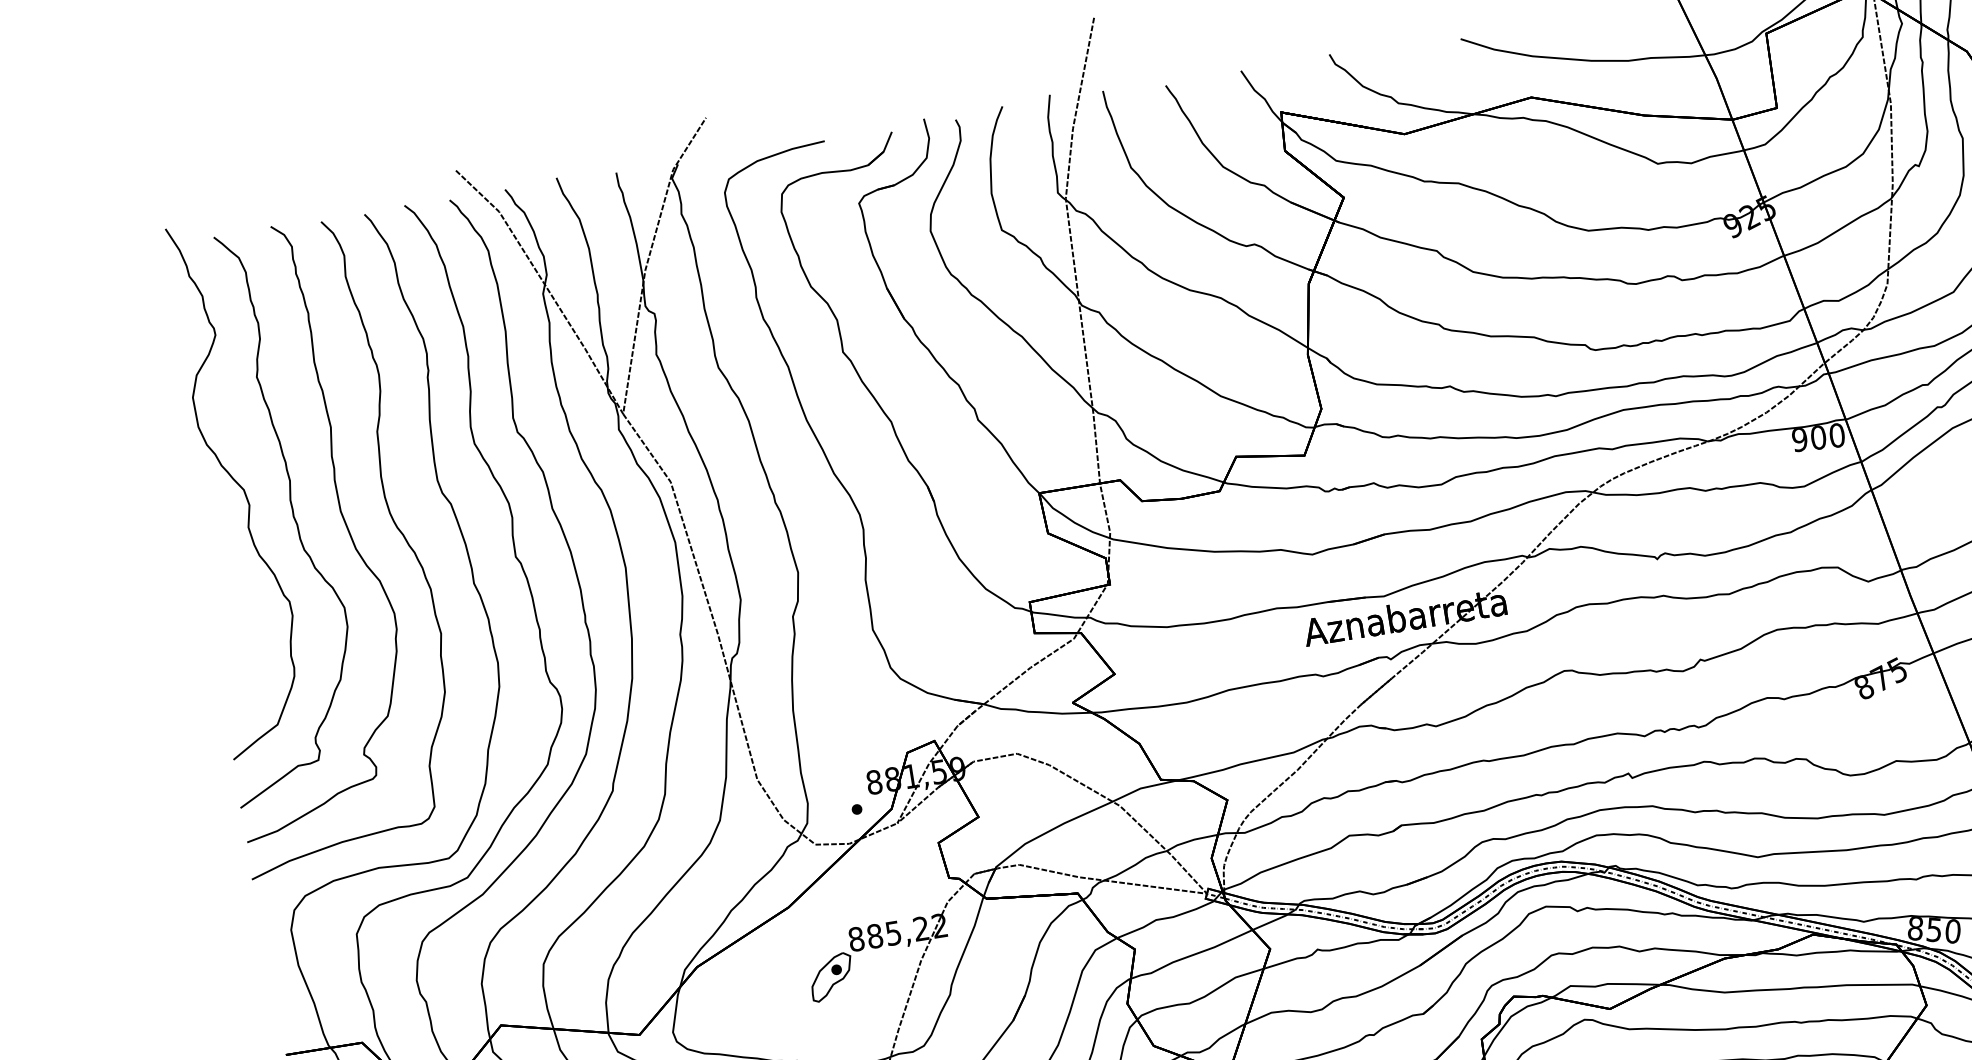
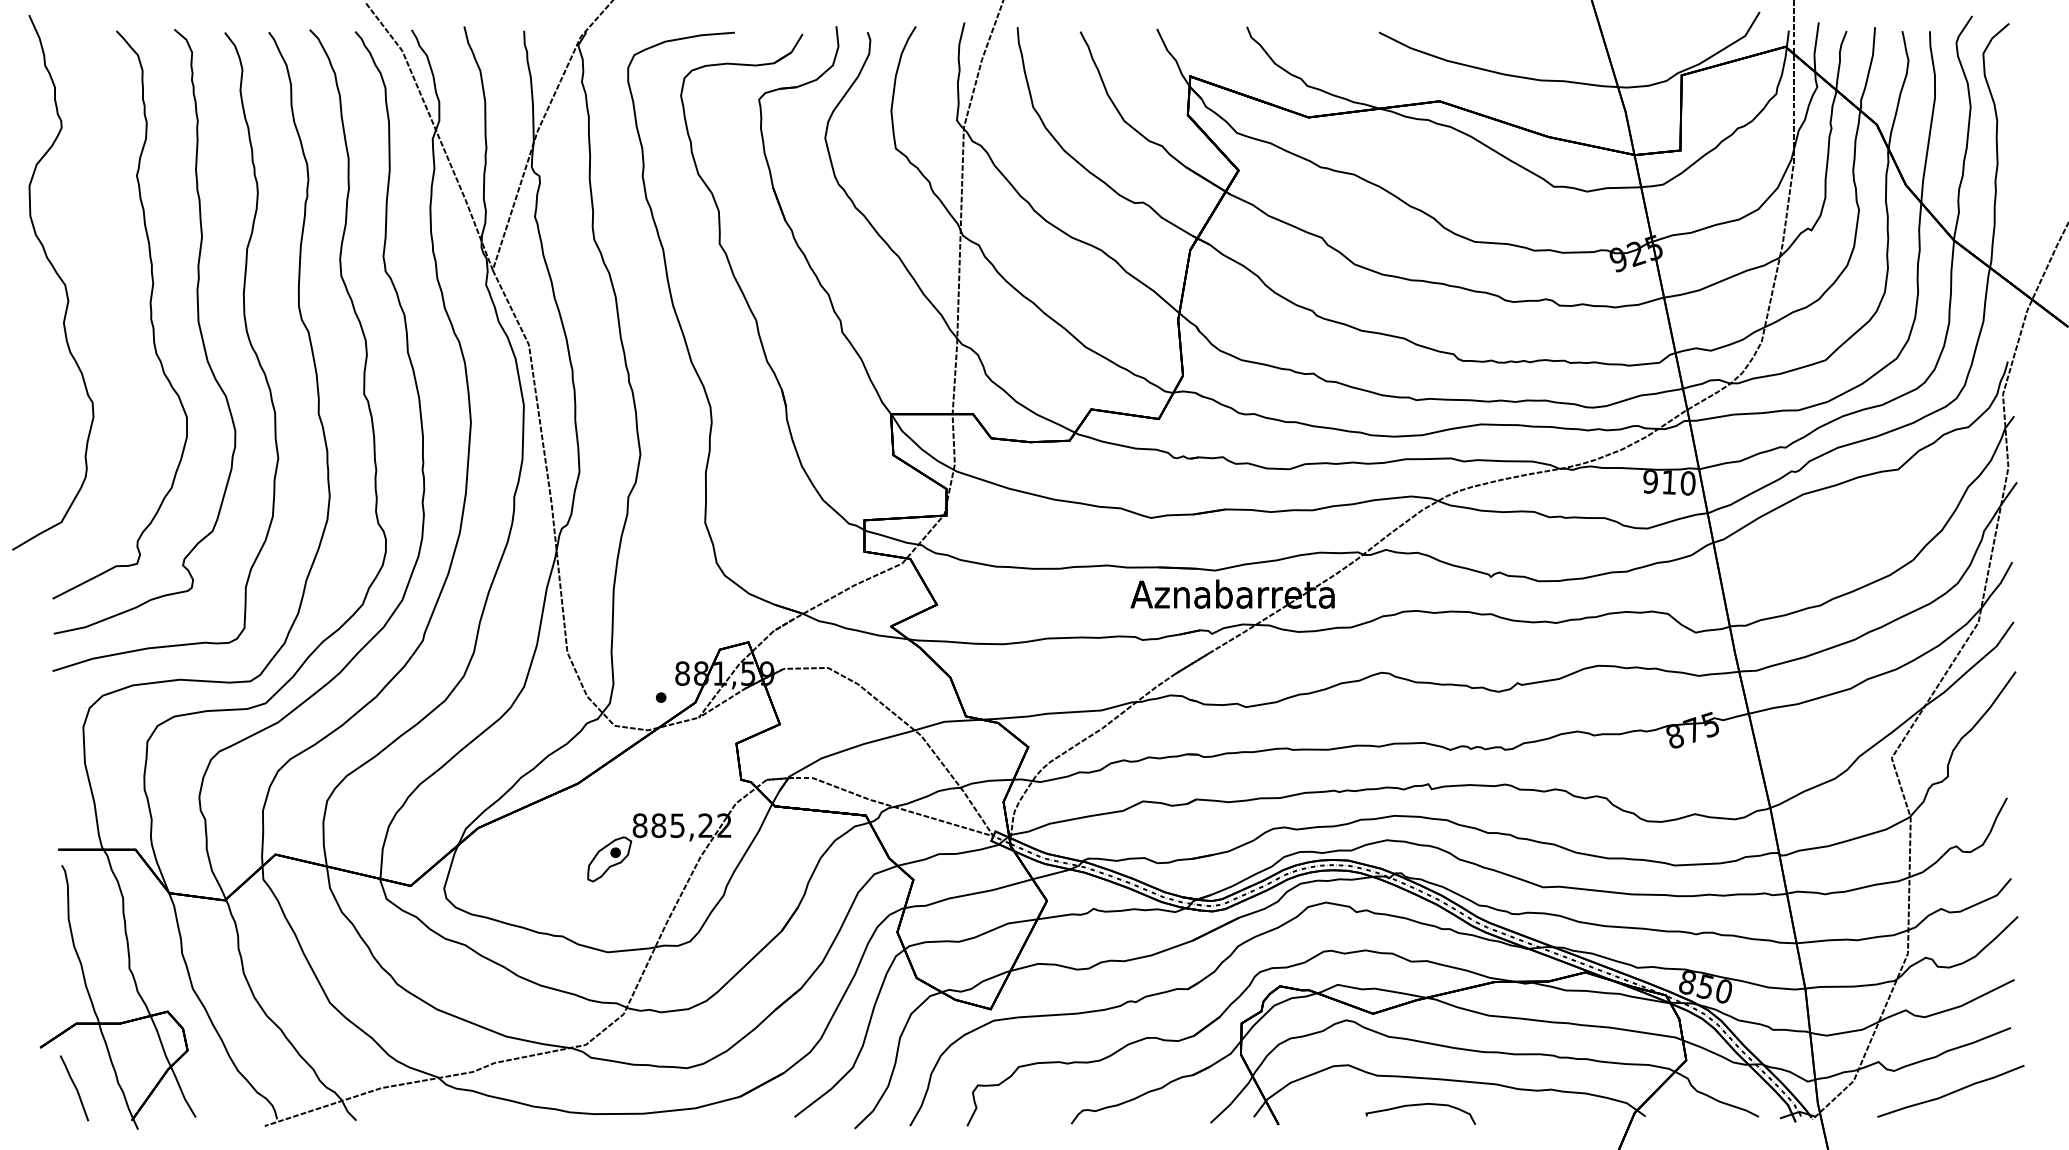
text: (1818, 437) -> (1669, 482), 900 -> 910
curve: (236, 483) -> (58, 277), moved

